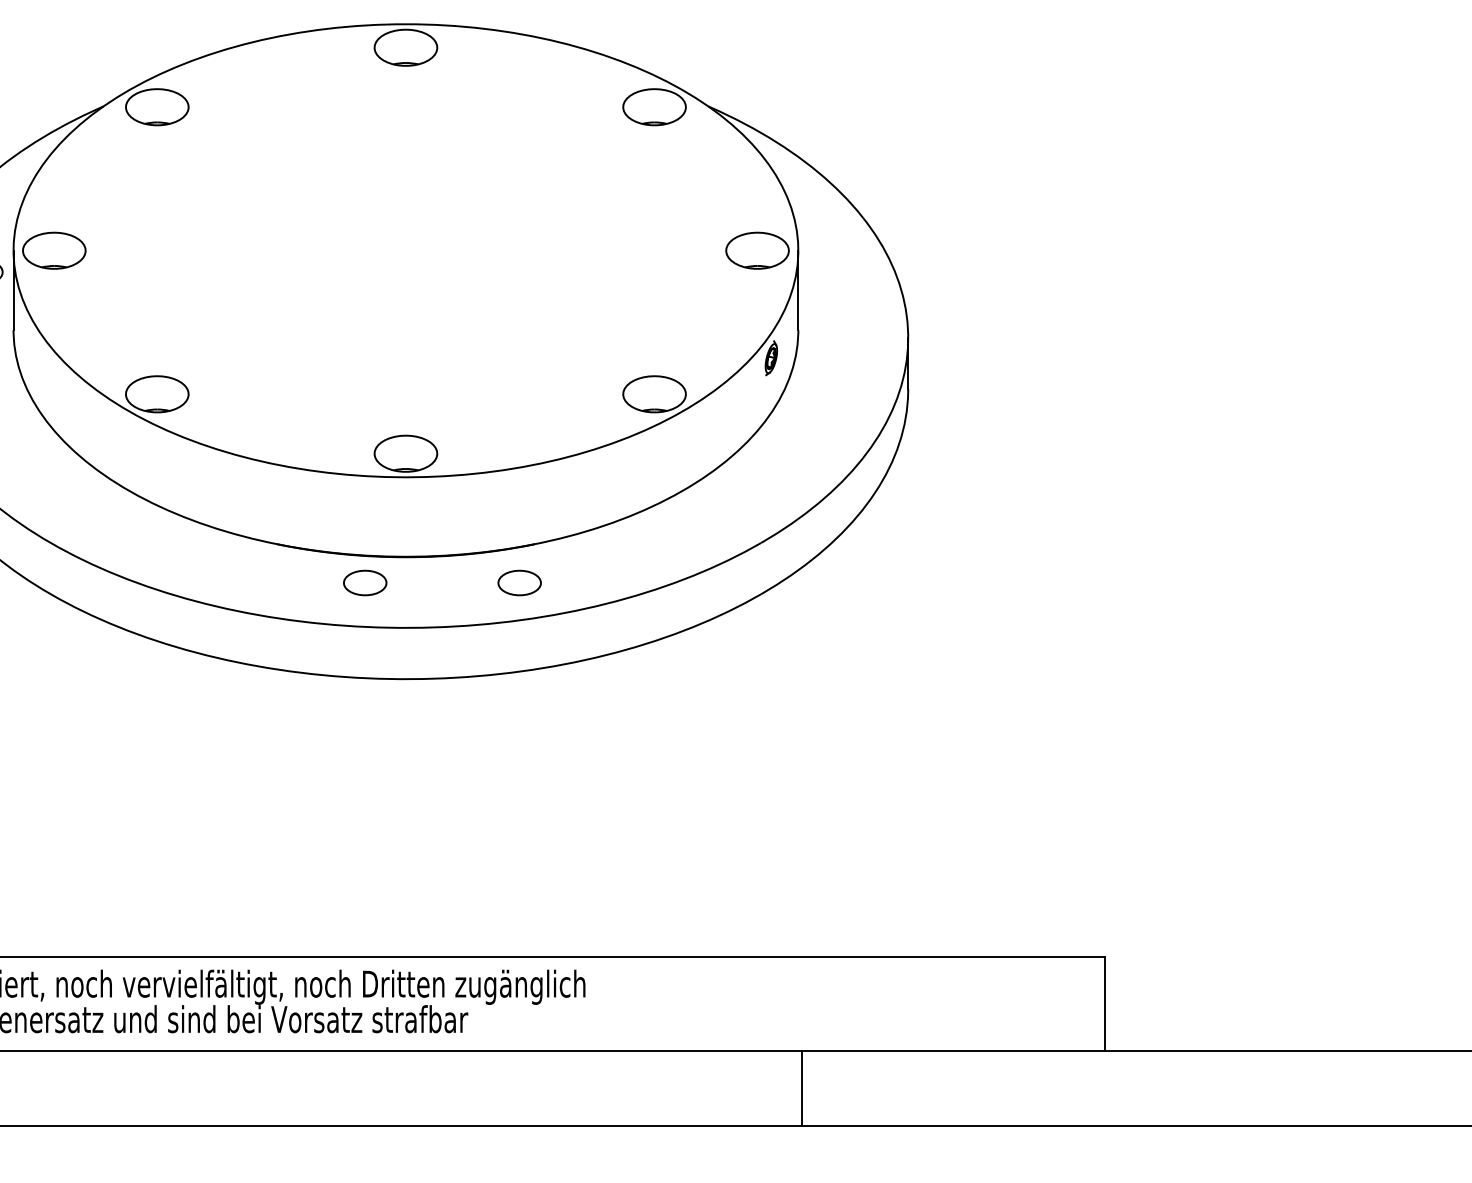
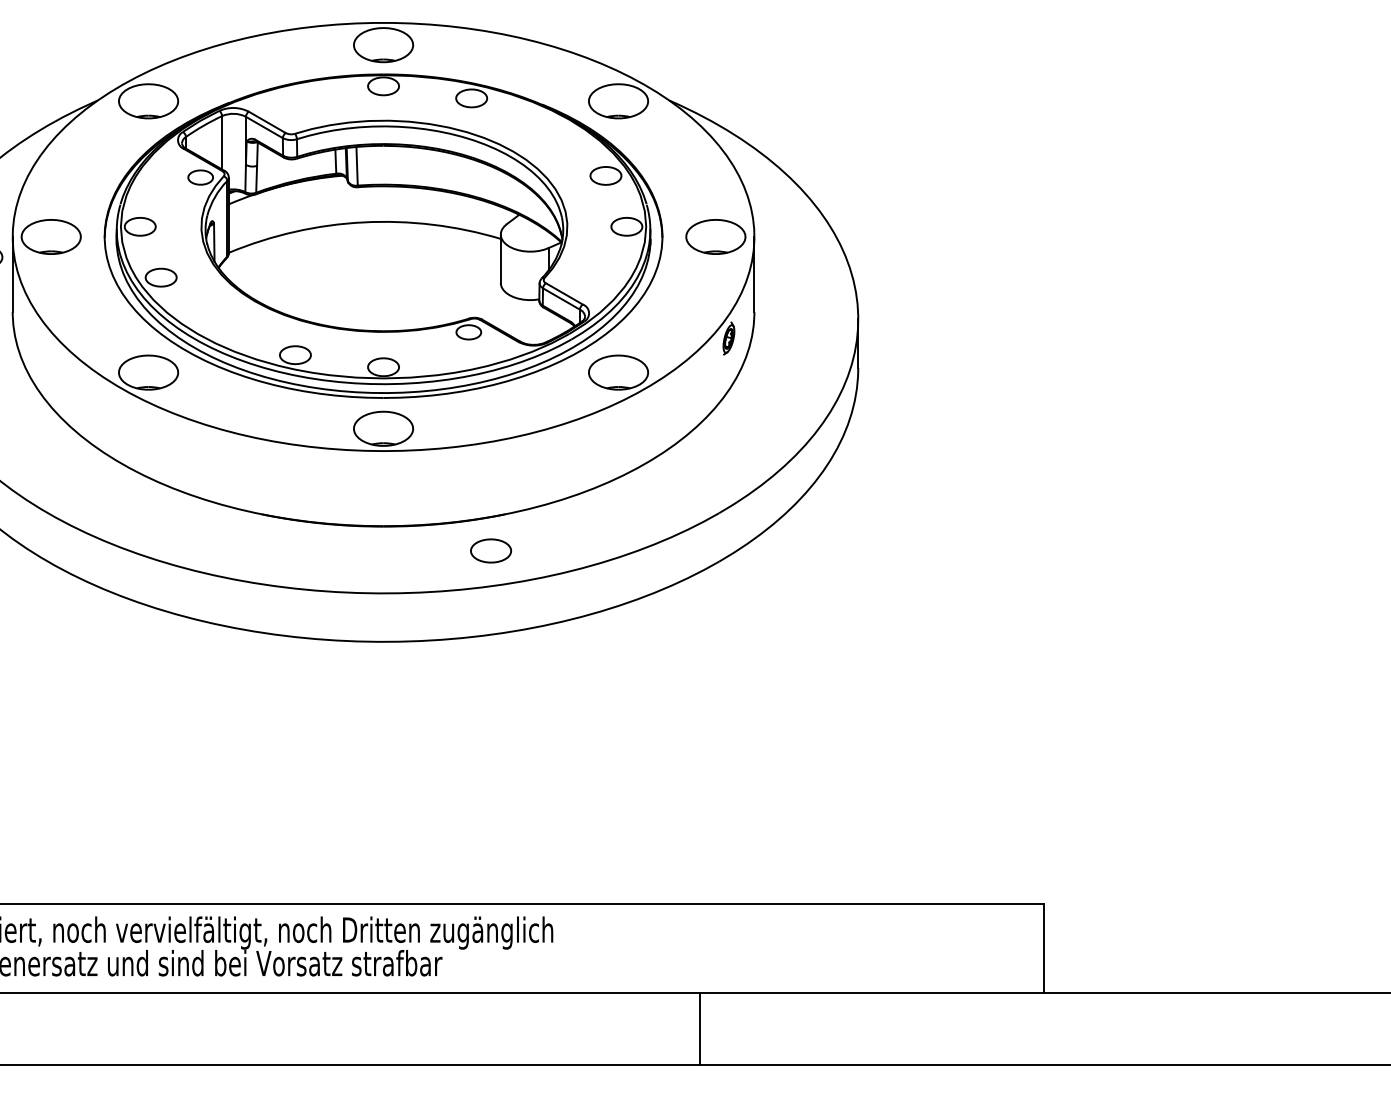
part: (405, 249) -> (383, 235), added
part: (365, 582) -> (345, 550), removed
line: (801, 1088) -> (699, 1028), moved

